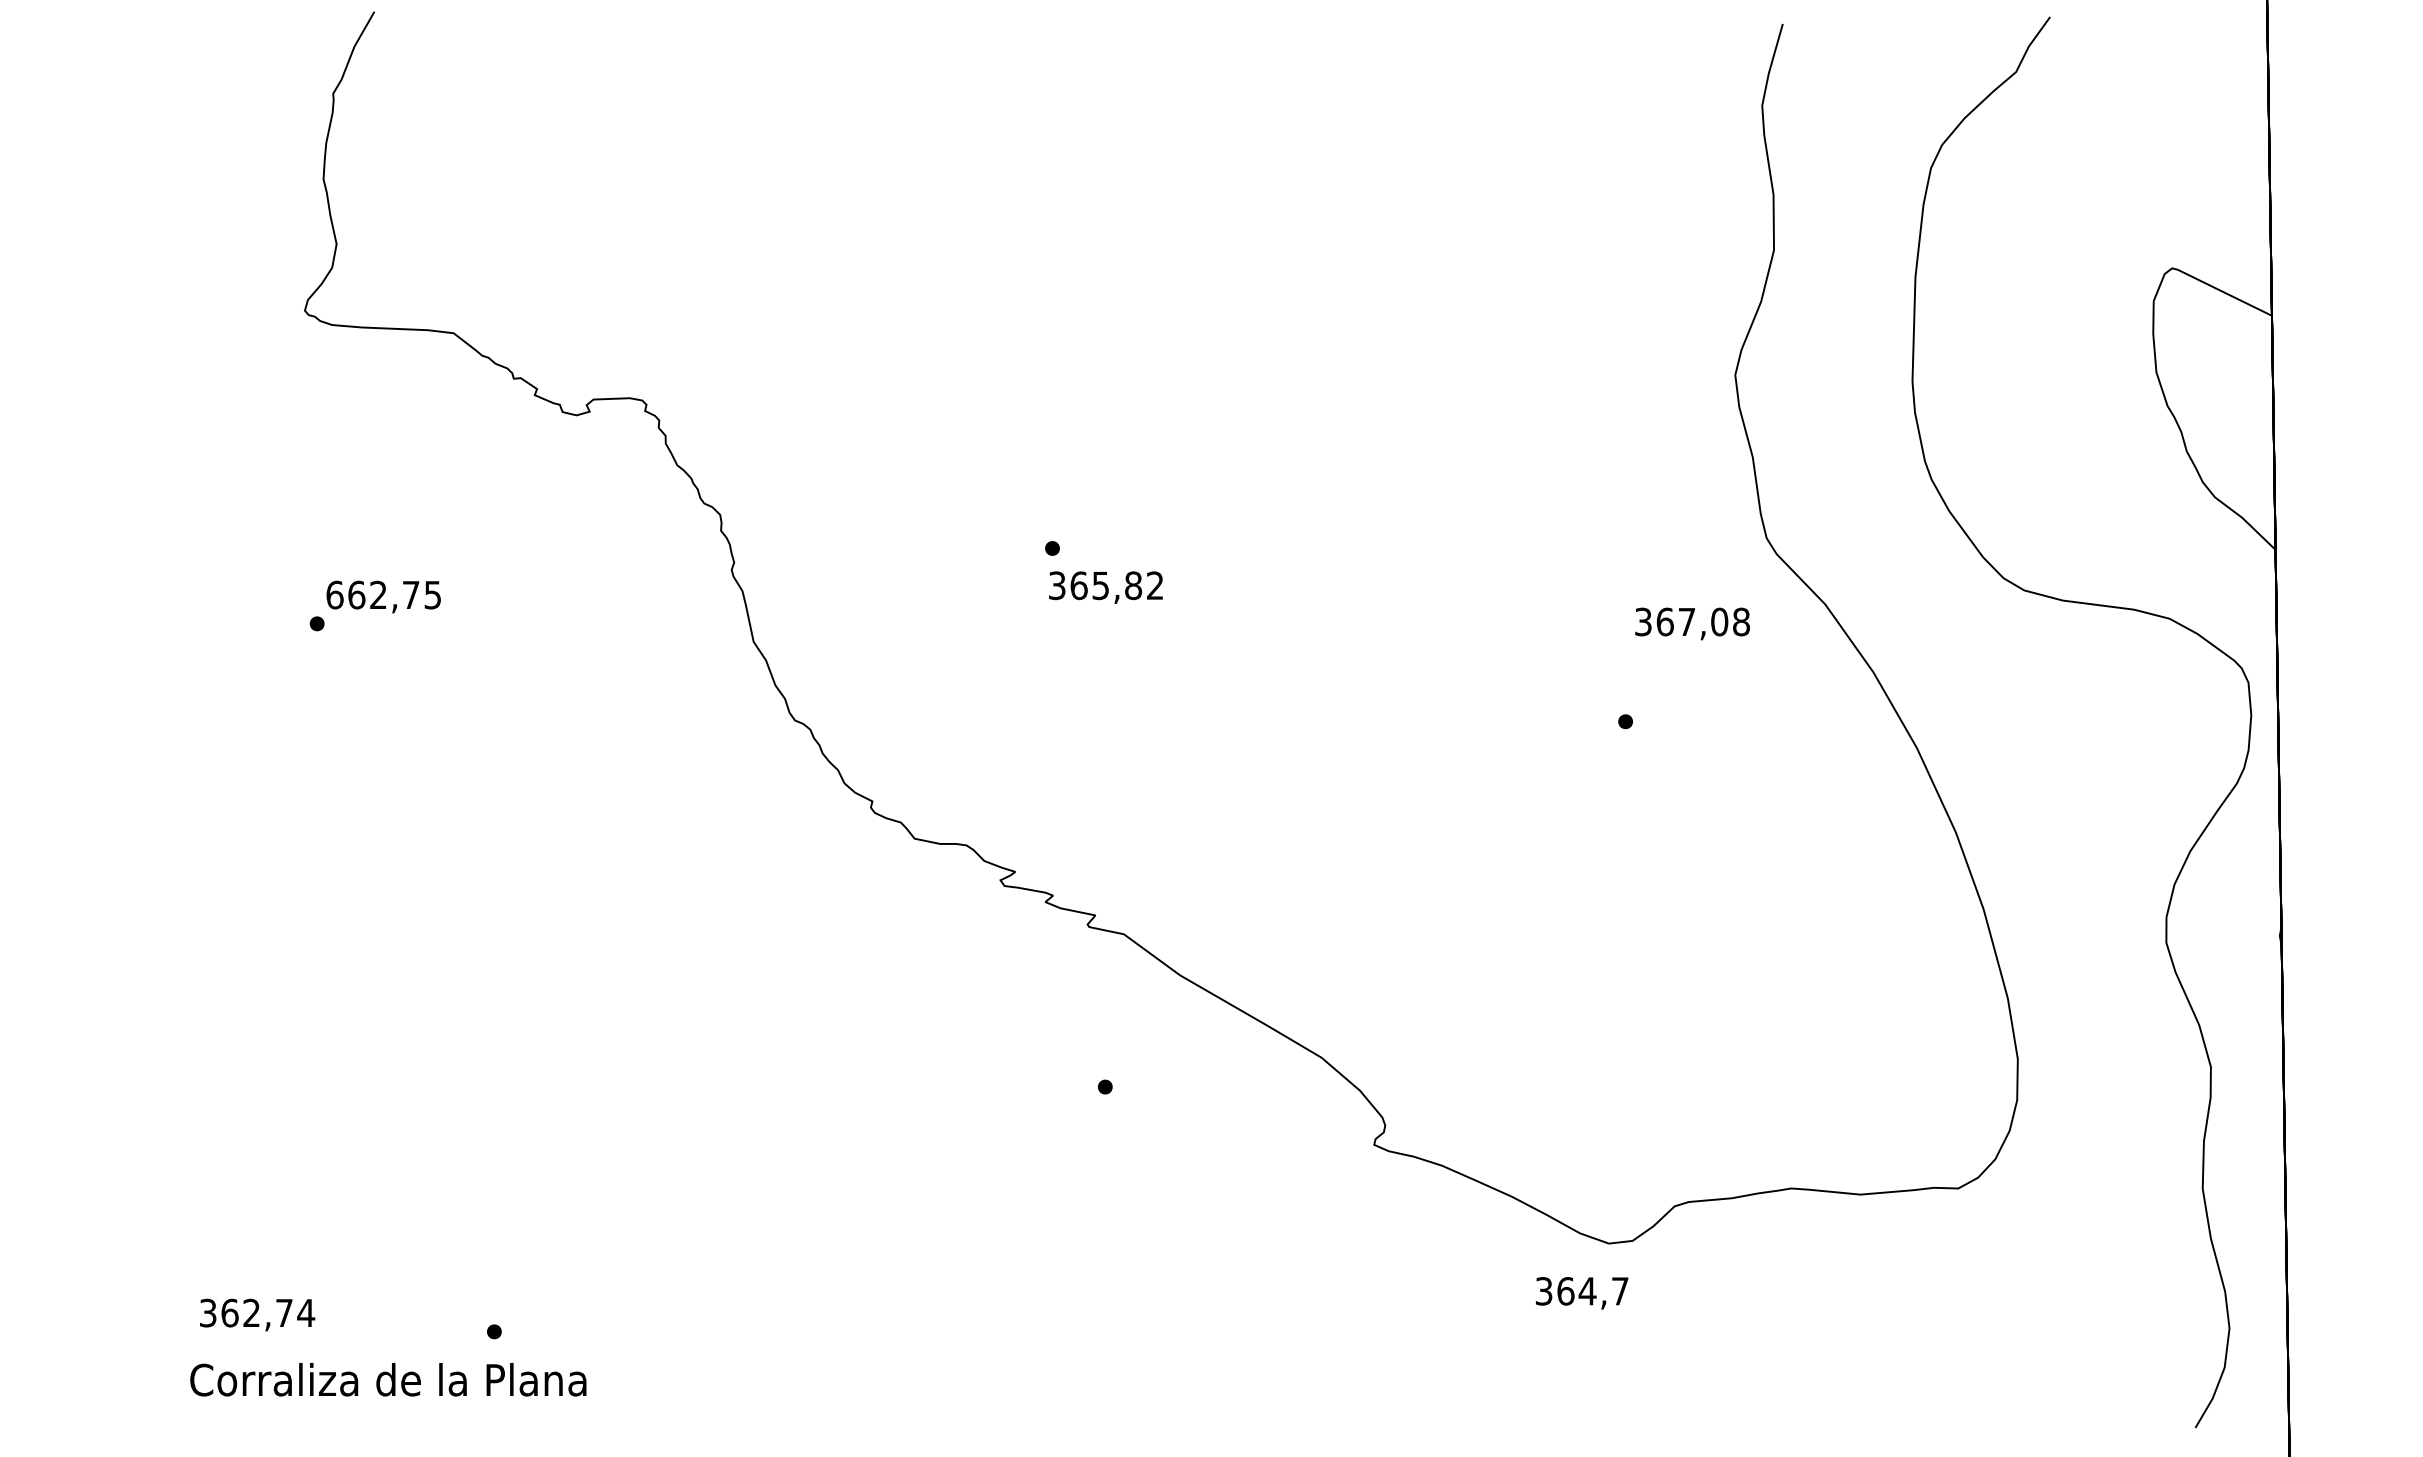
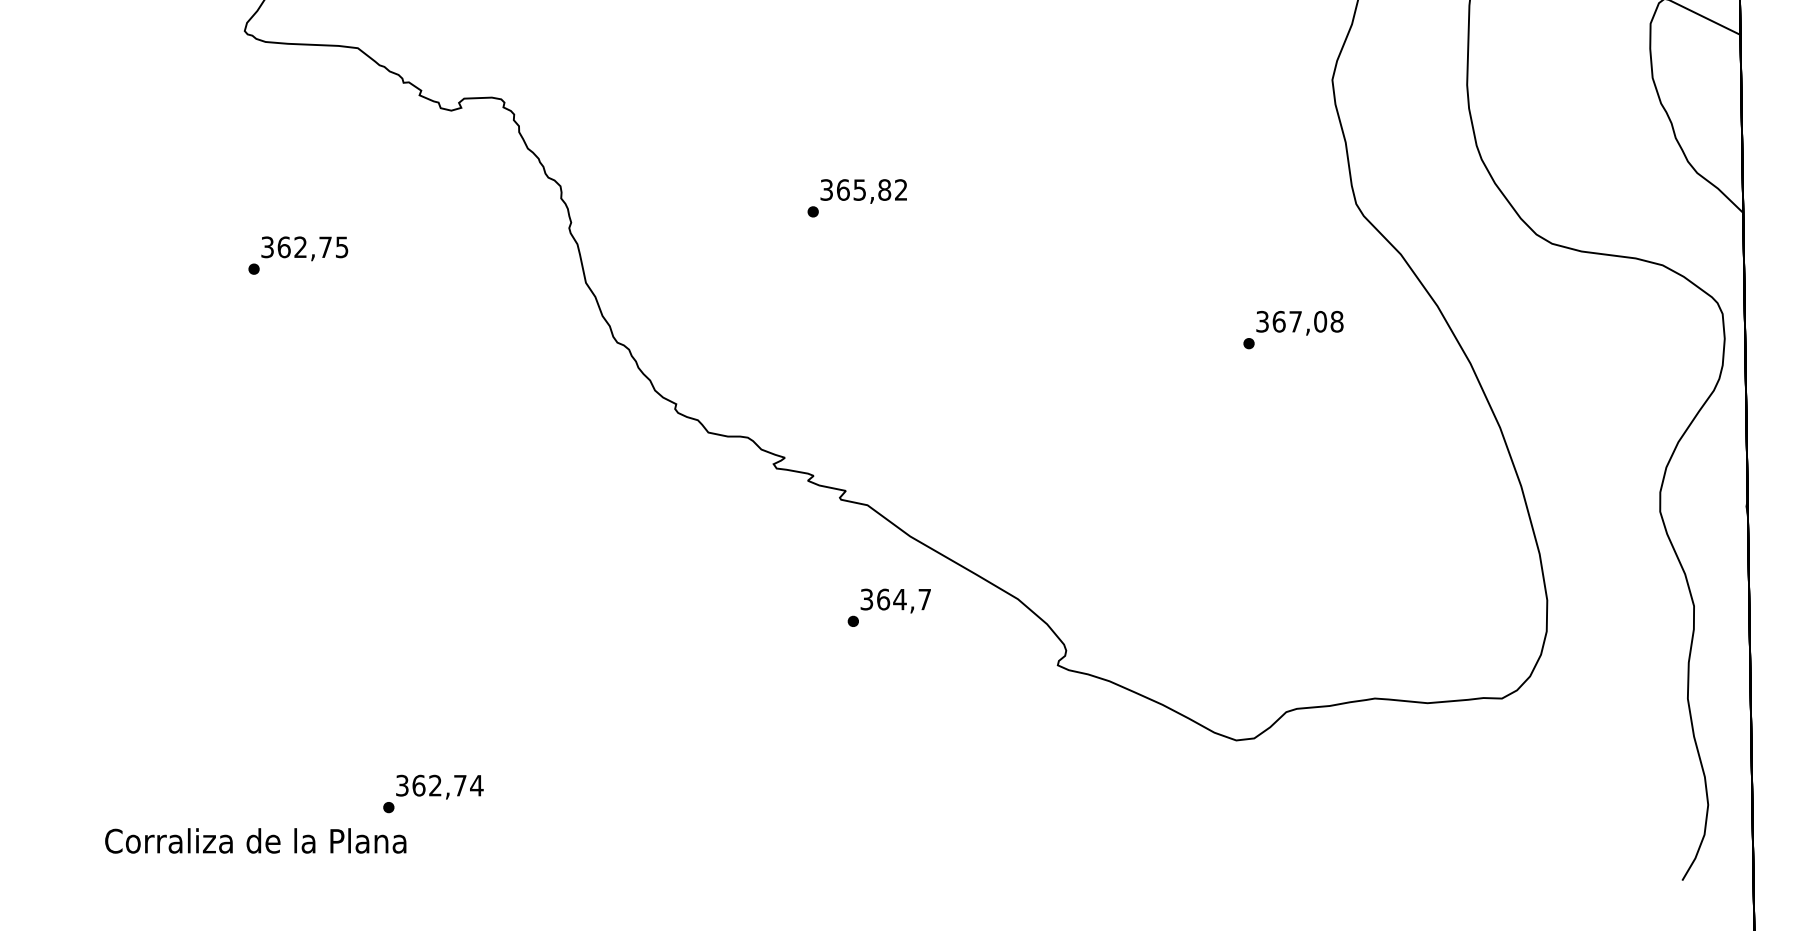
text: (1105, 587) -> (863, 191), moved
text: (334, 594) -> (267, 246), 662,75 -> 362,75
text: (1692, 623) -> (1299, 322), moved
text: (1582, 1293) -> (896, 601), moved
text: (257, 1314) -> (439, 786), moved
text: (388, 1379) -> (255, 840), moved

